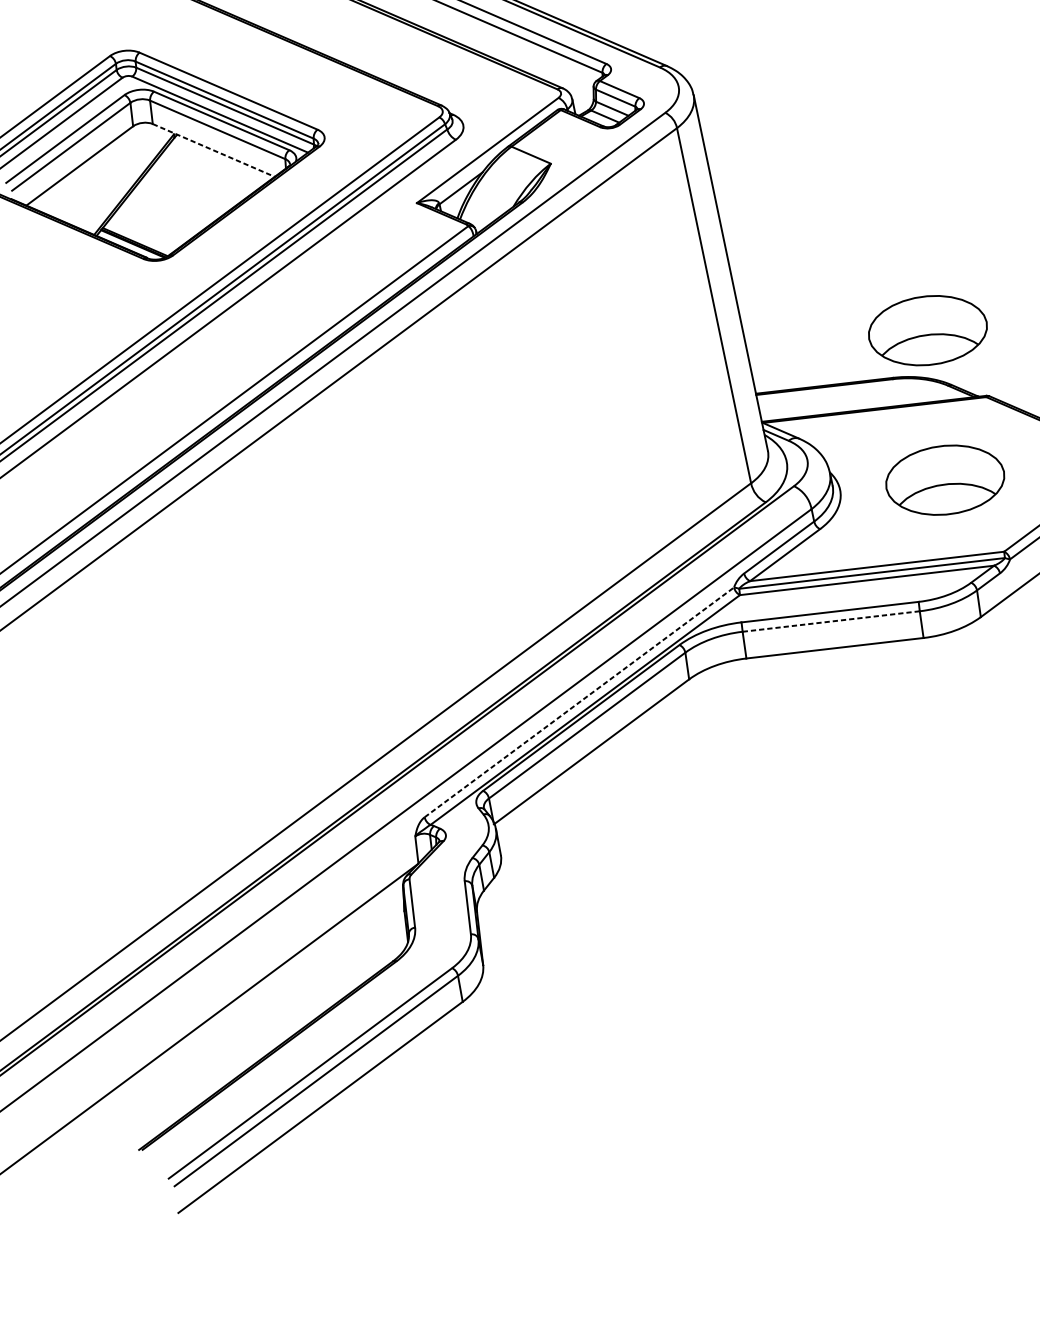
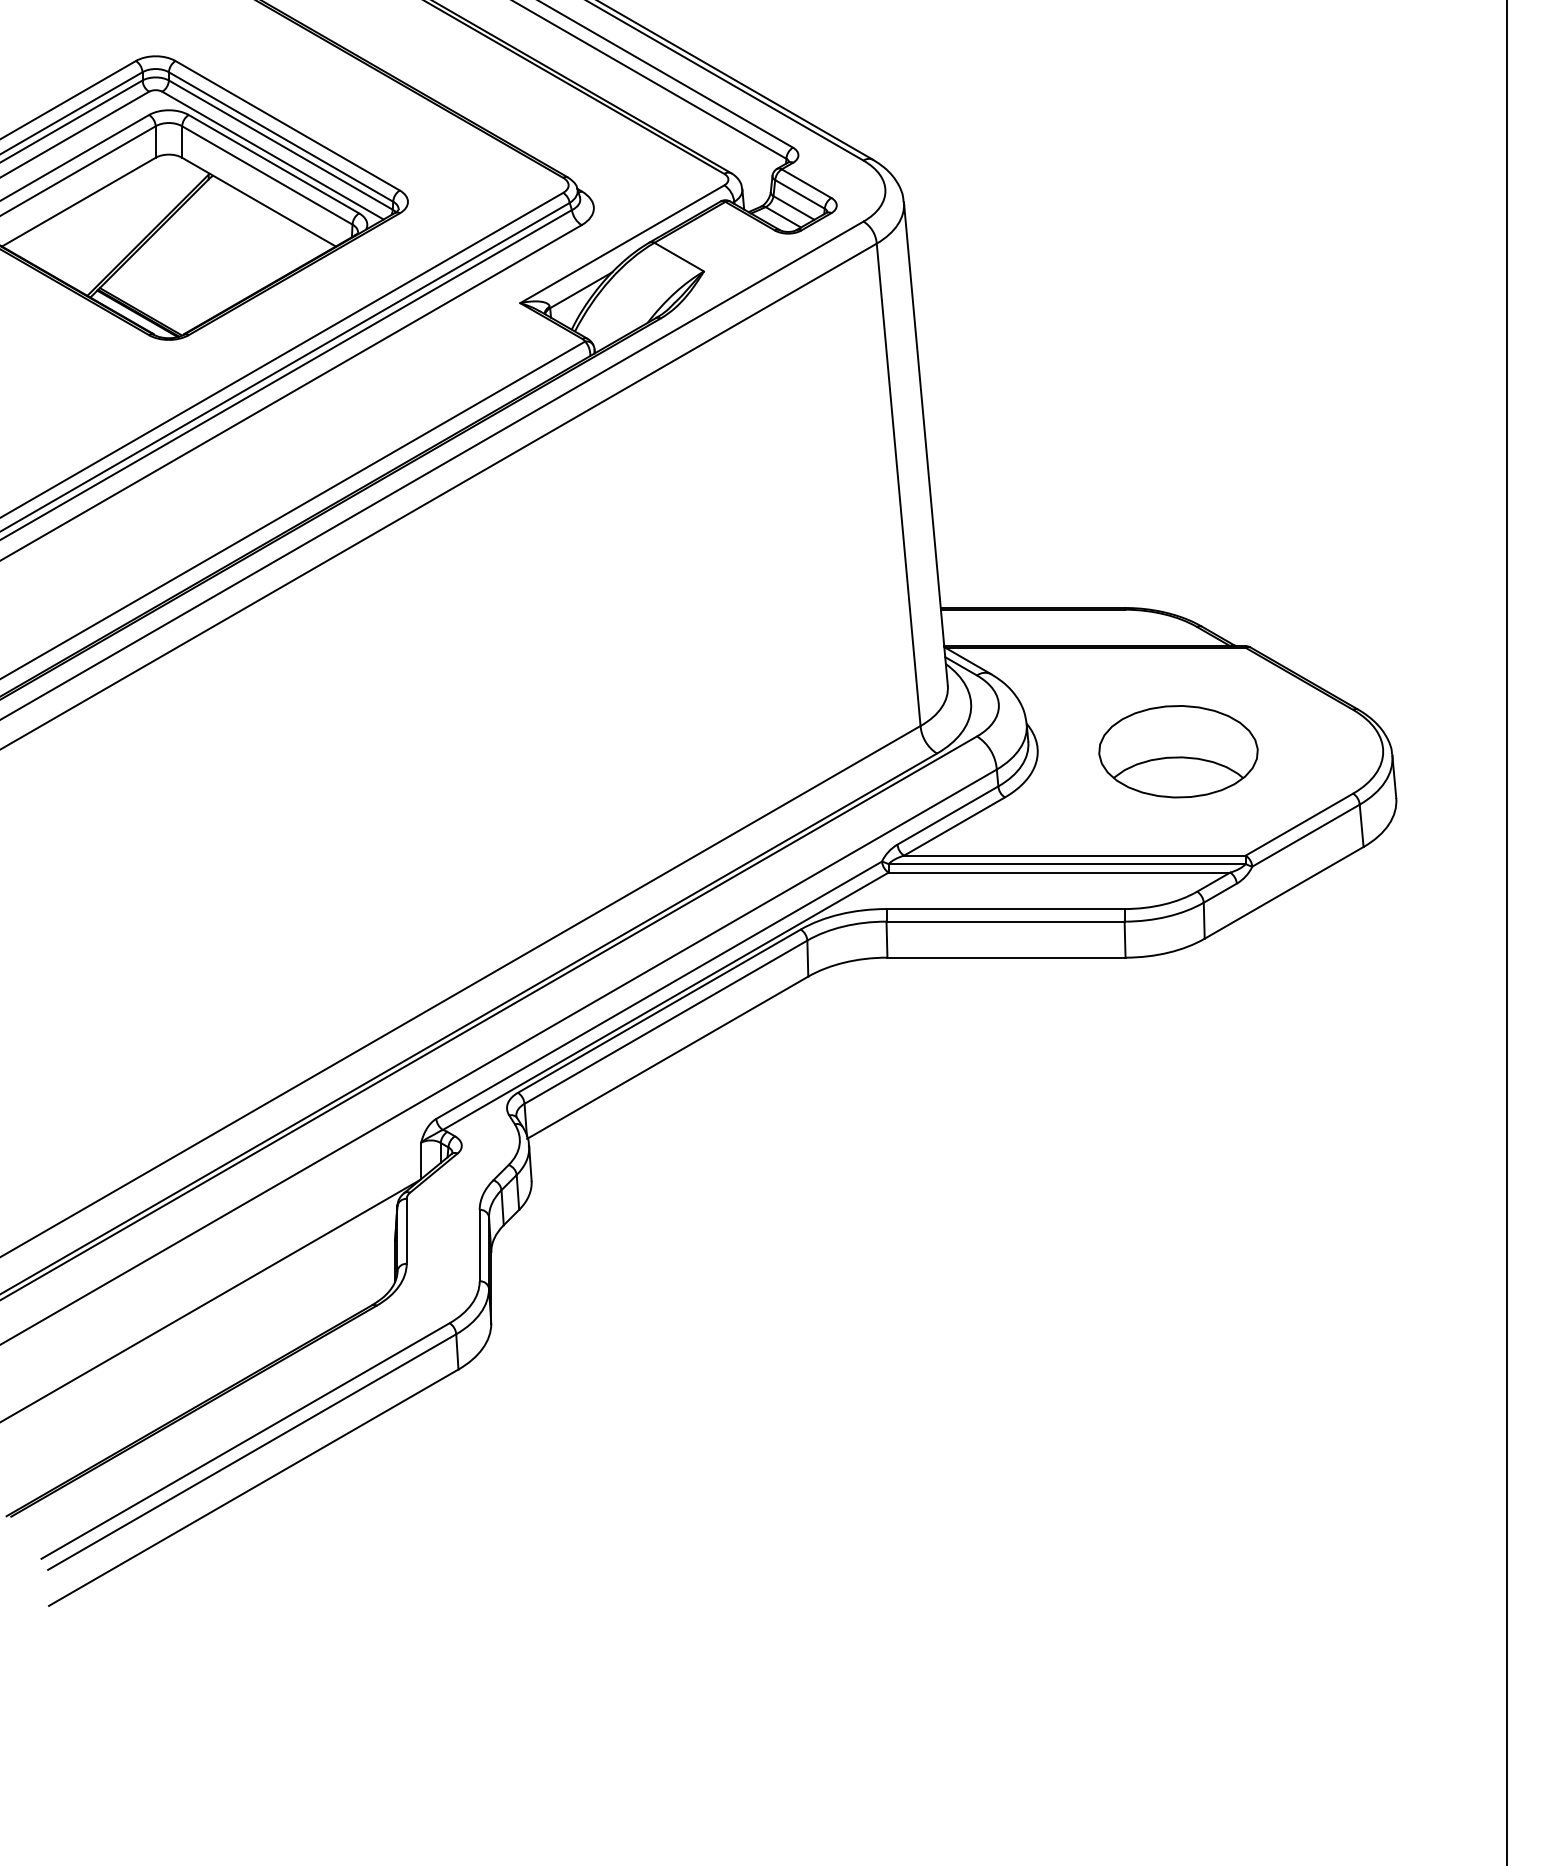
line: (214, 150) -> (259, 202), dashed -> solid
part: (927, 330) -> (1178, 550), removed
line: (831, 621) -> (1005, 921), dashed -> solid
line: (579, 701) -> (659, 989), dashed -> solid

